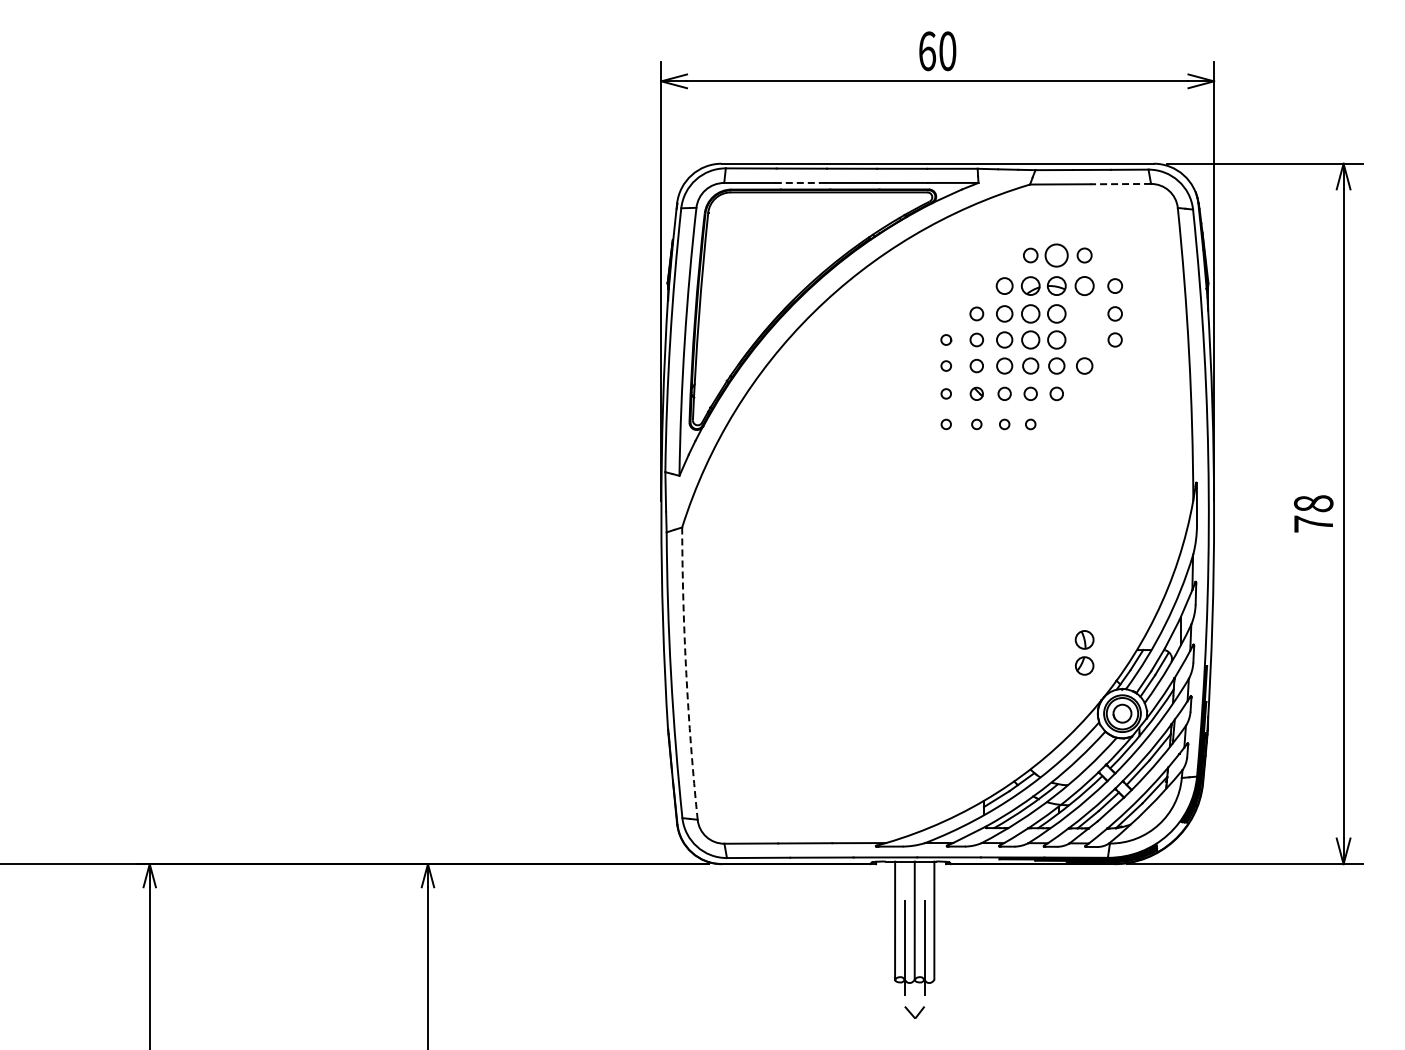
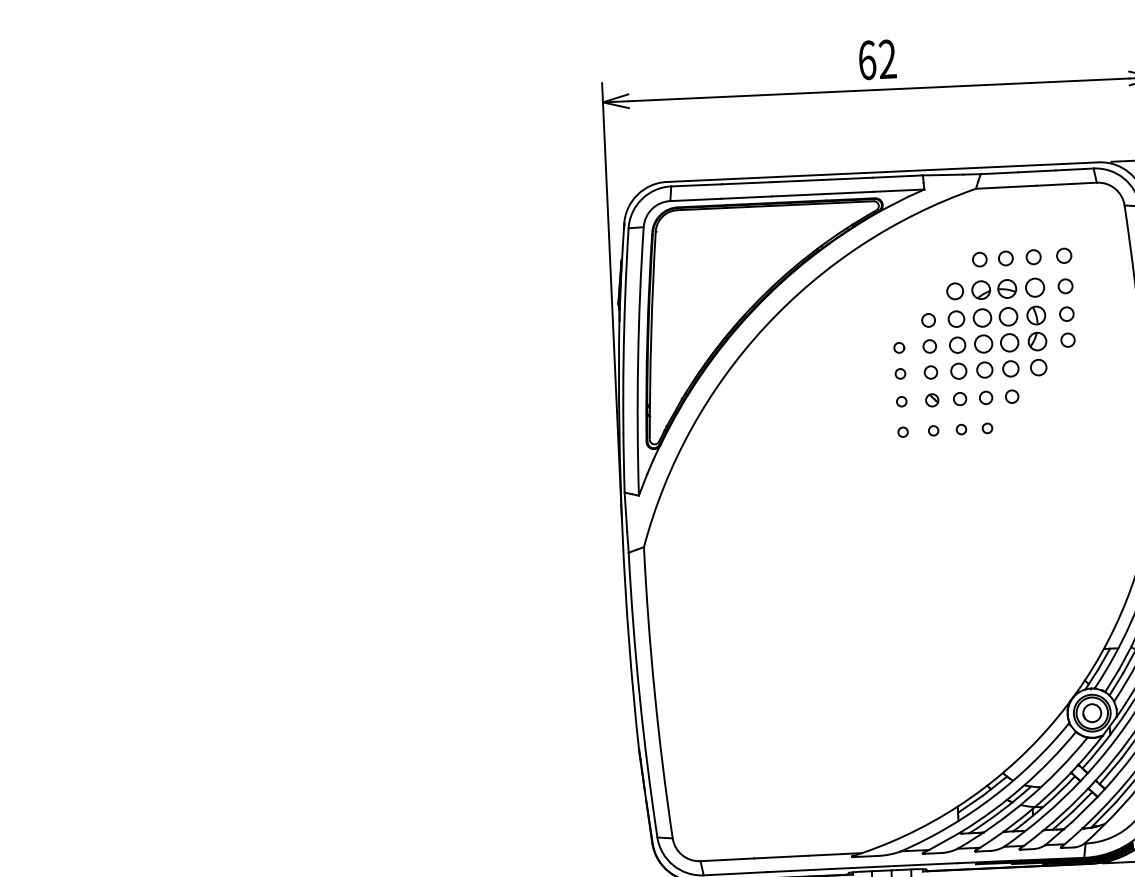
text: (947, 51) -> (887, 59), 60 -> 62
line: (800, 182) -> (746, 197), dashed -> solid
line: (1120, 184) -> (1066, 184), dashed -> solid
circle: (1056, 255) -> (1005, 258), size x0.62
circle: (1115, 255) -> (1064, 255), added
part: (1084, 652) -> (1036, 328), moved
arc: (686, 673) -> (654, 692), dashed -> solid

